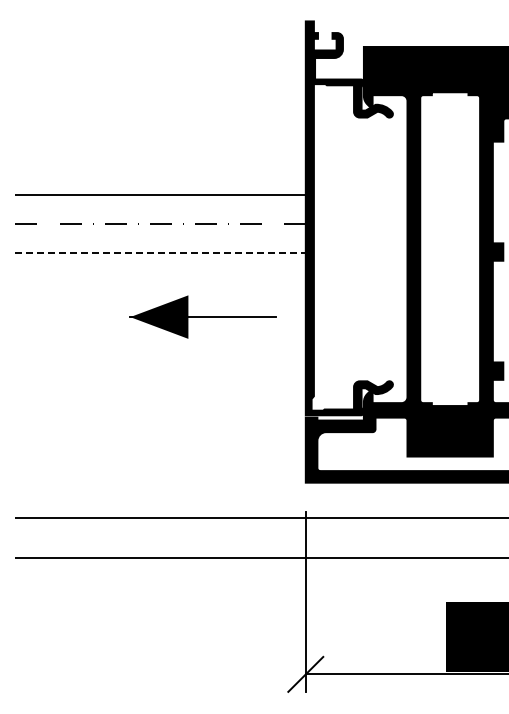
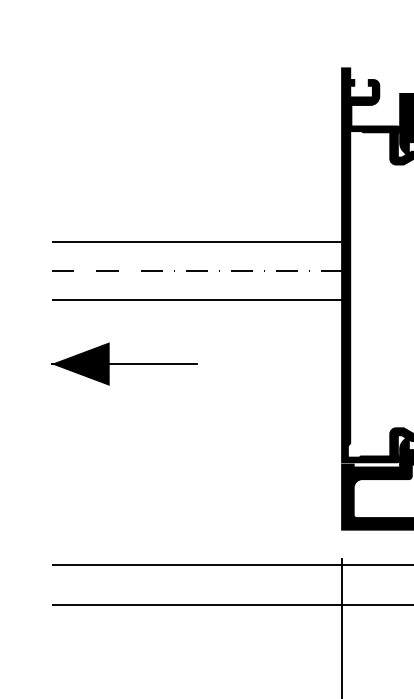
line: (161, 253) -> (197, 300), dashed -> solid
part: (202, 316) -> (123, 363), moved

